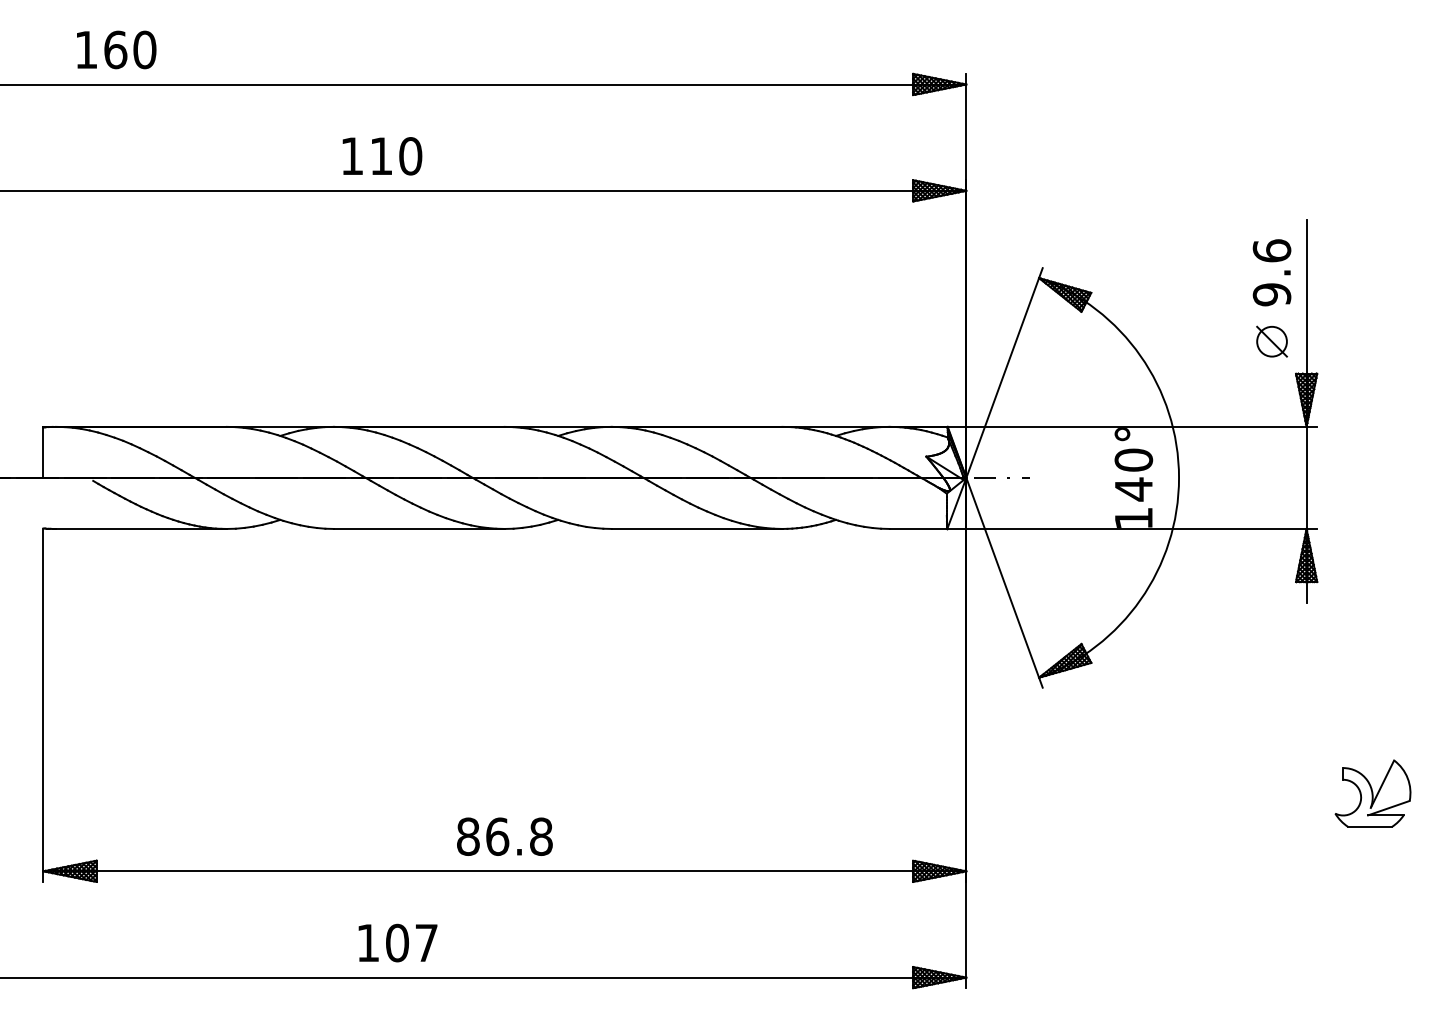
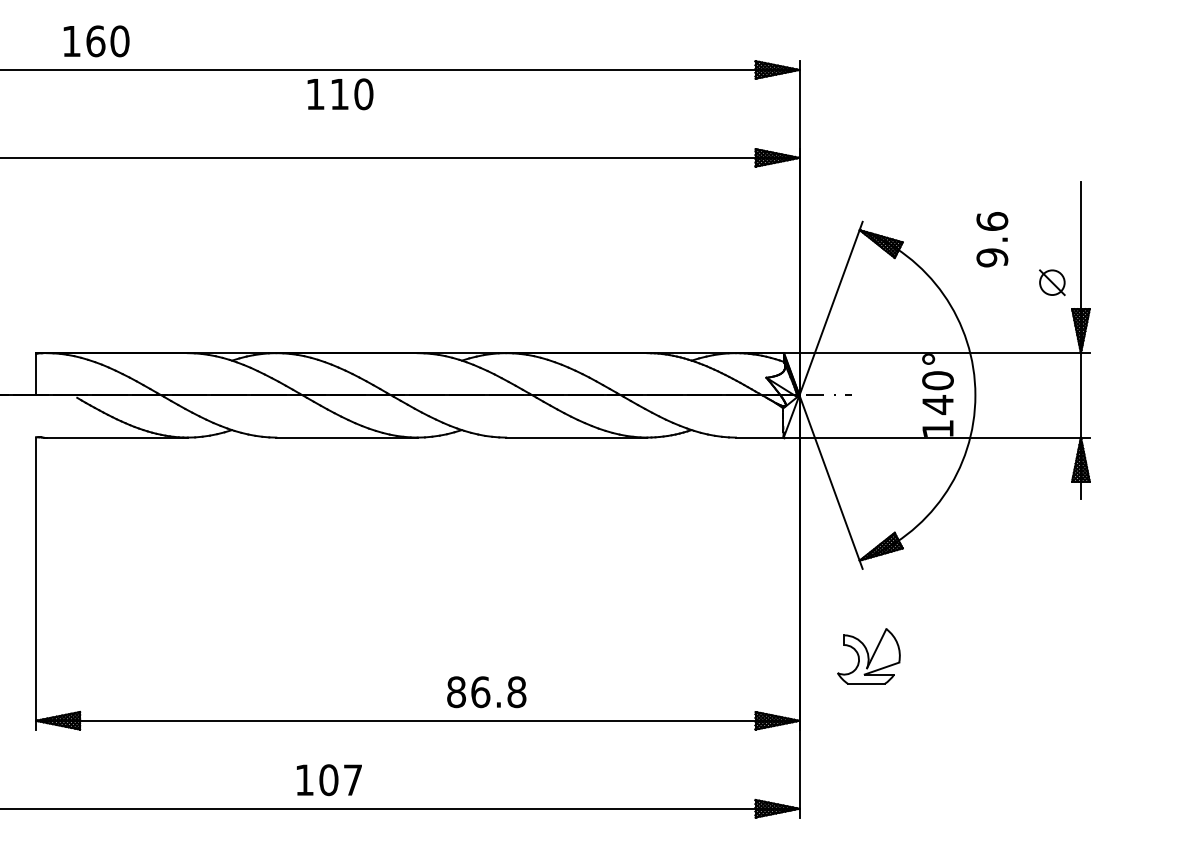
text: (382, 156) -> (340, 94), moved
text: (1272, 272) -> (992, 239), moved
part: (1372, 793) -> (868, 656), moved
text: (504, 837) -> (486, 692), moved

